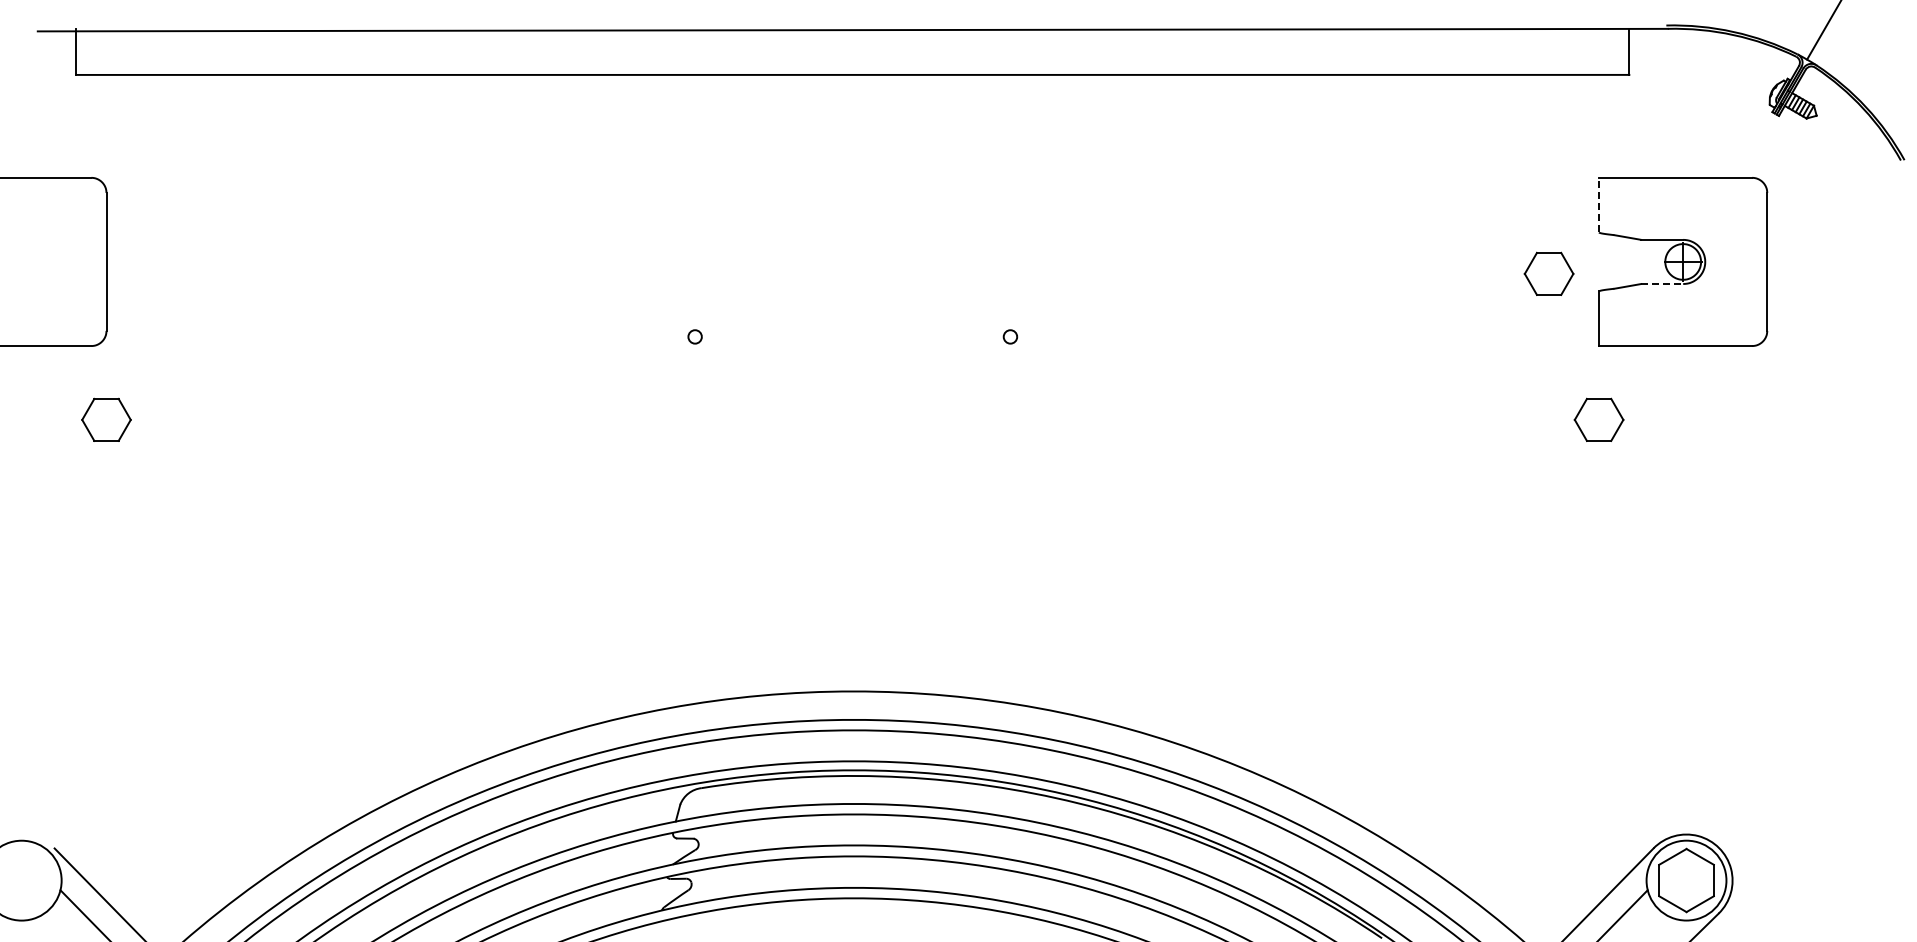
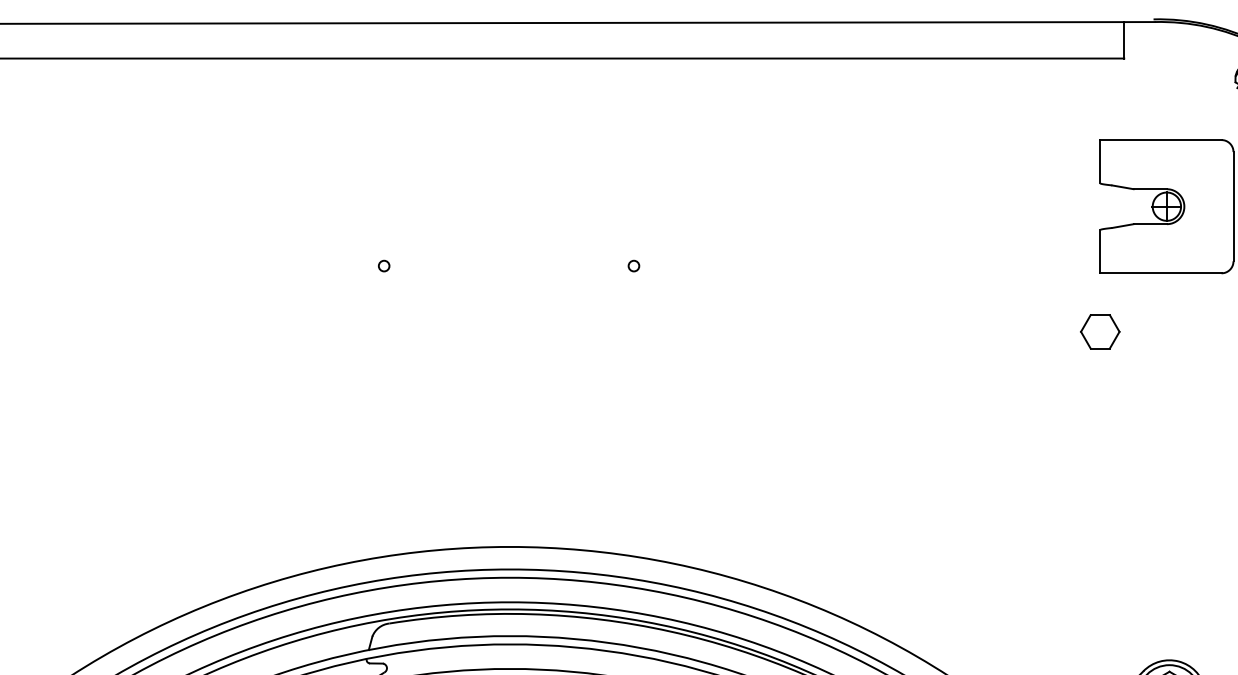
line: (1599, 204) -> (1100, 161), dashed -> solid
part: (1548, 273) -> (1060, 215), removed
line: (1662, 284) -> (1150, 224), dashed -> solid

